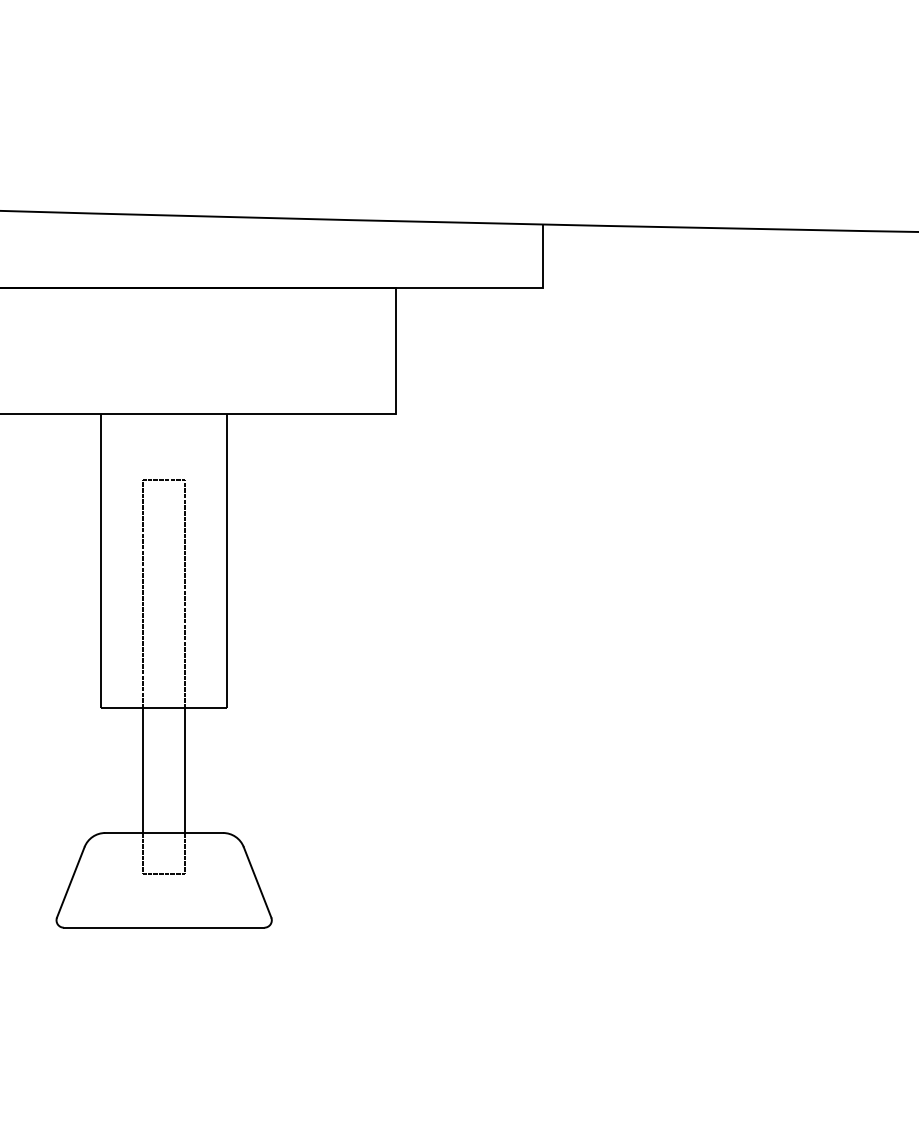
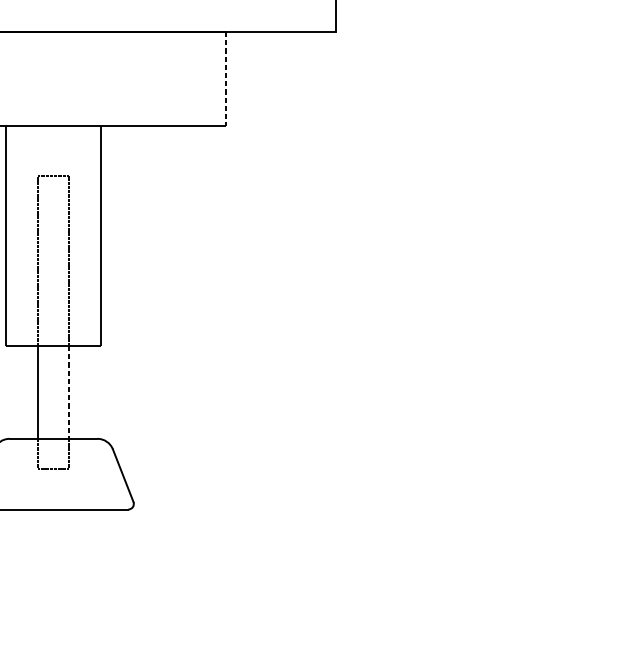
line: (395, 351) -> (226, 79), solid -> dashed
line: (185, 771) -> (69, 392), solid -> dashed

